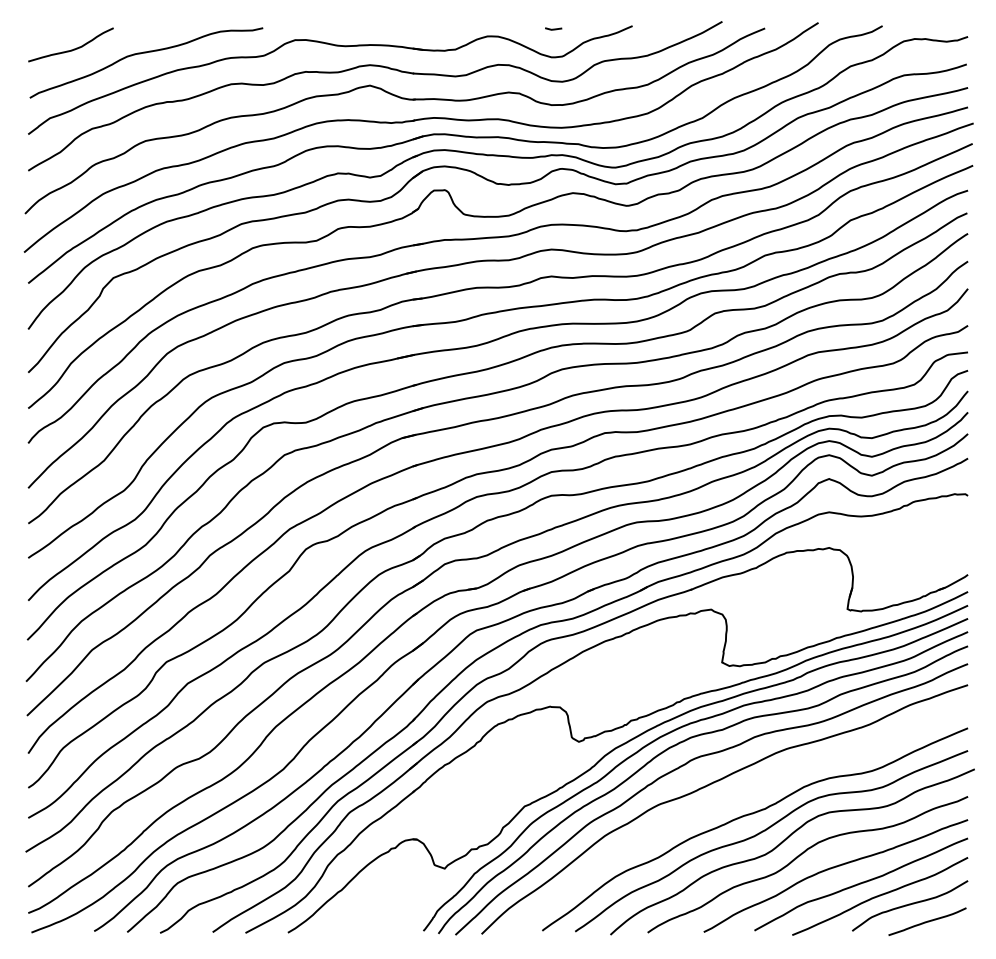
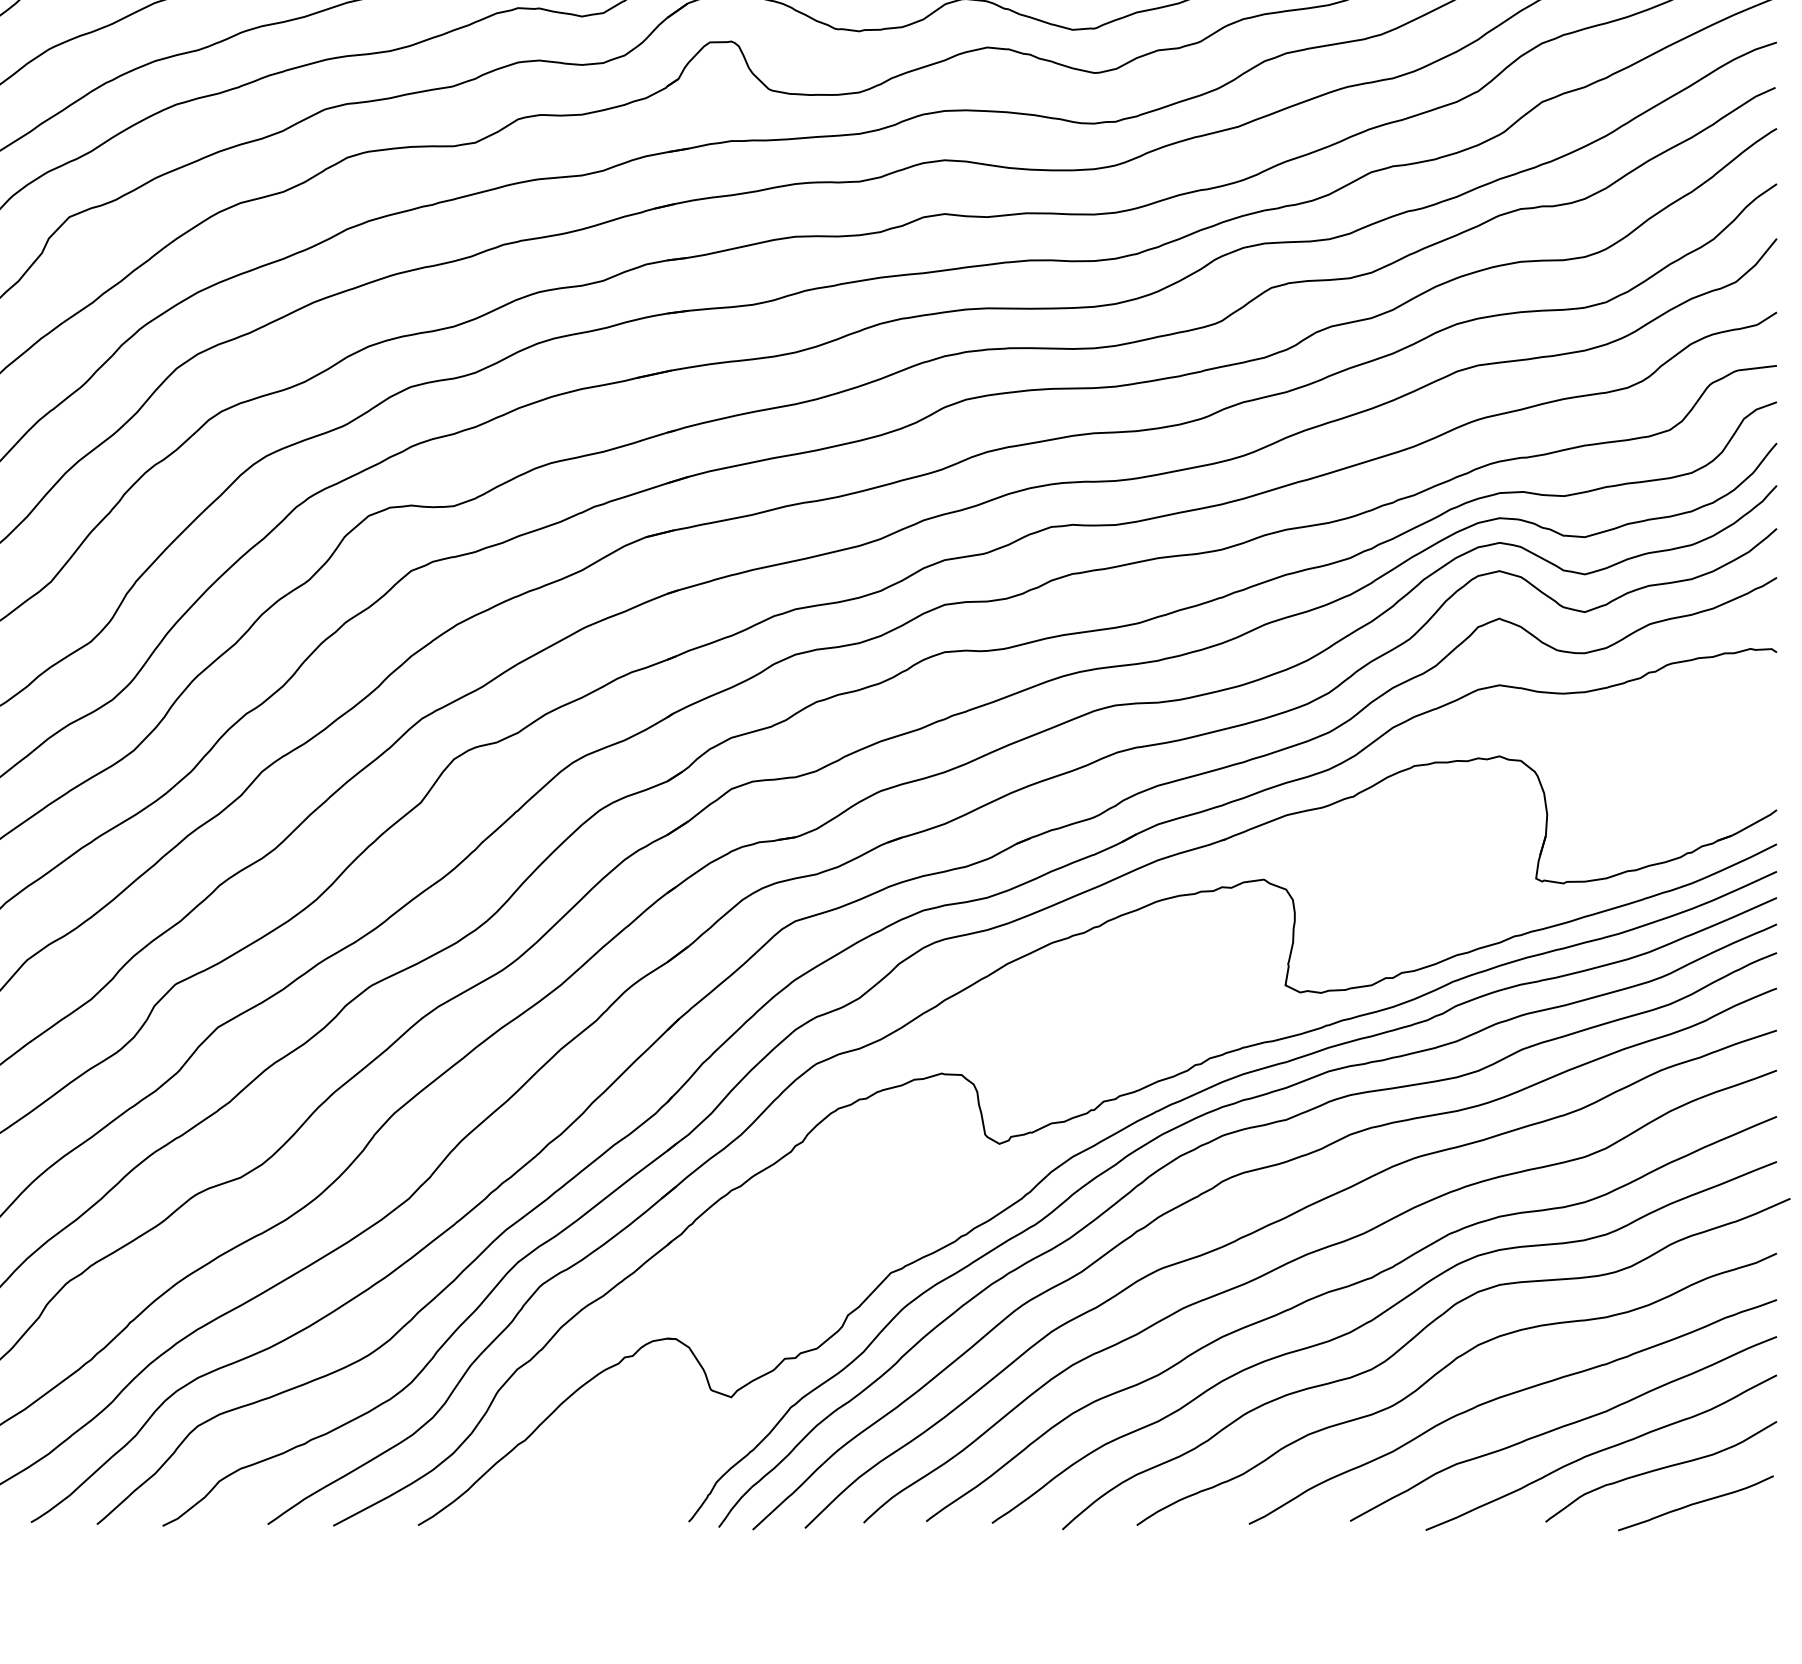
curve: (730, 799) -> (1302, 1259), added

